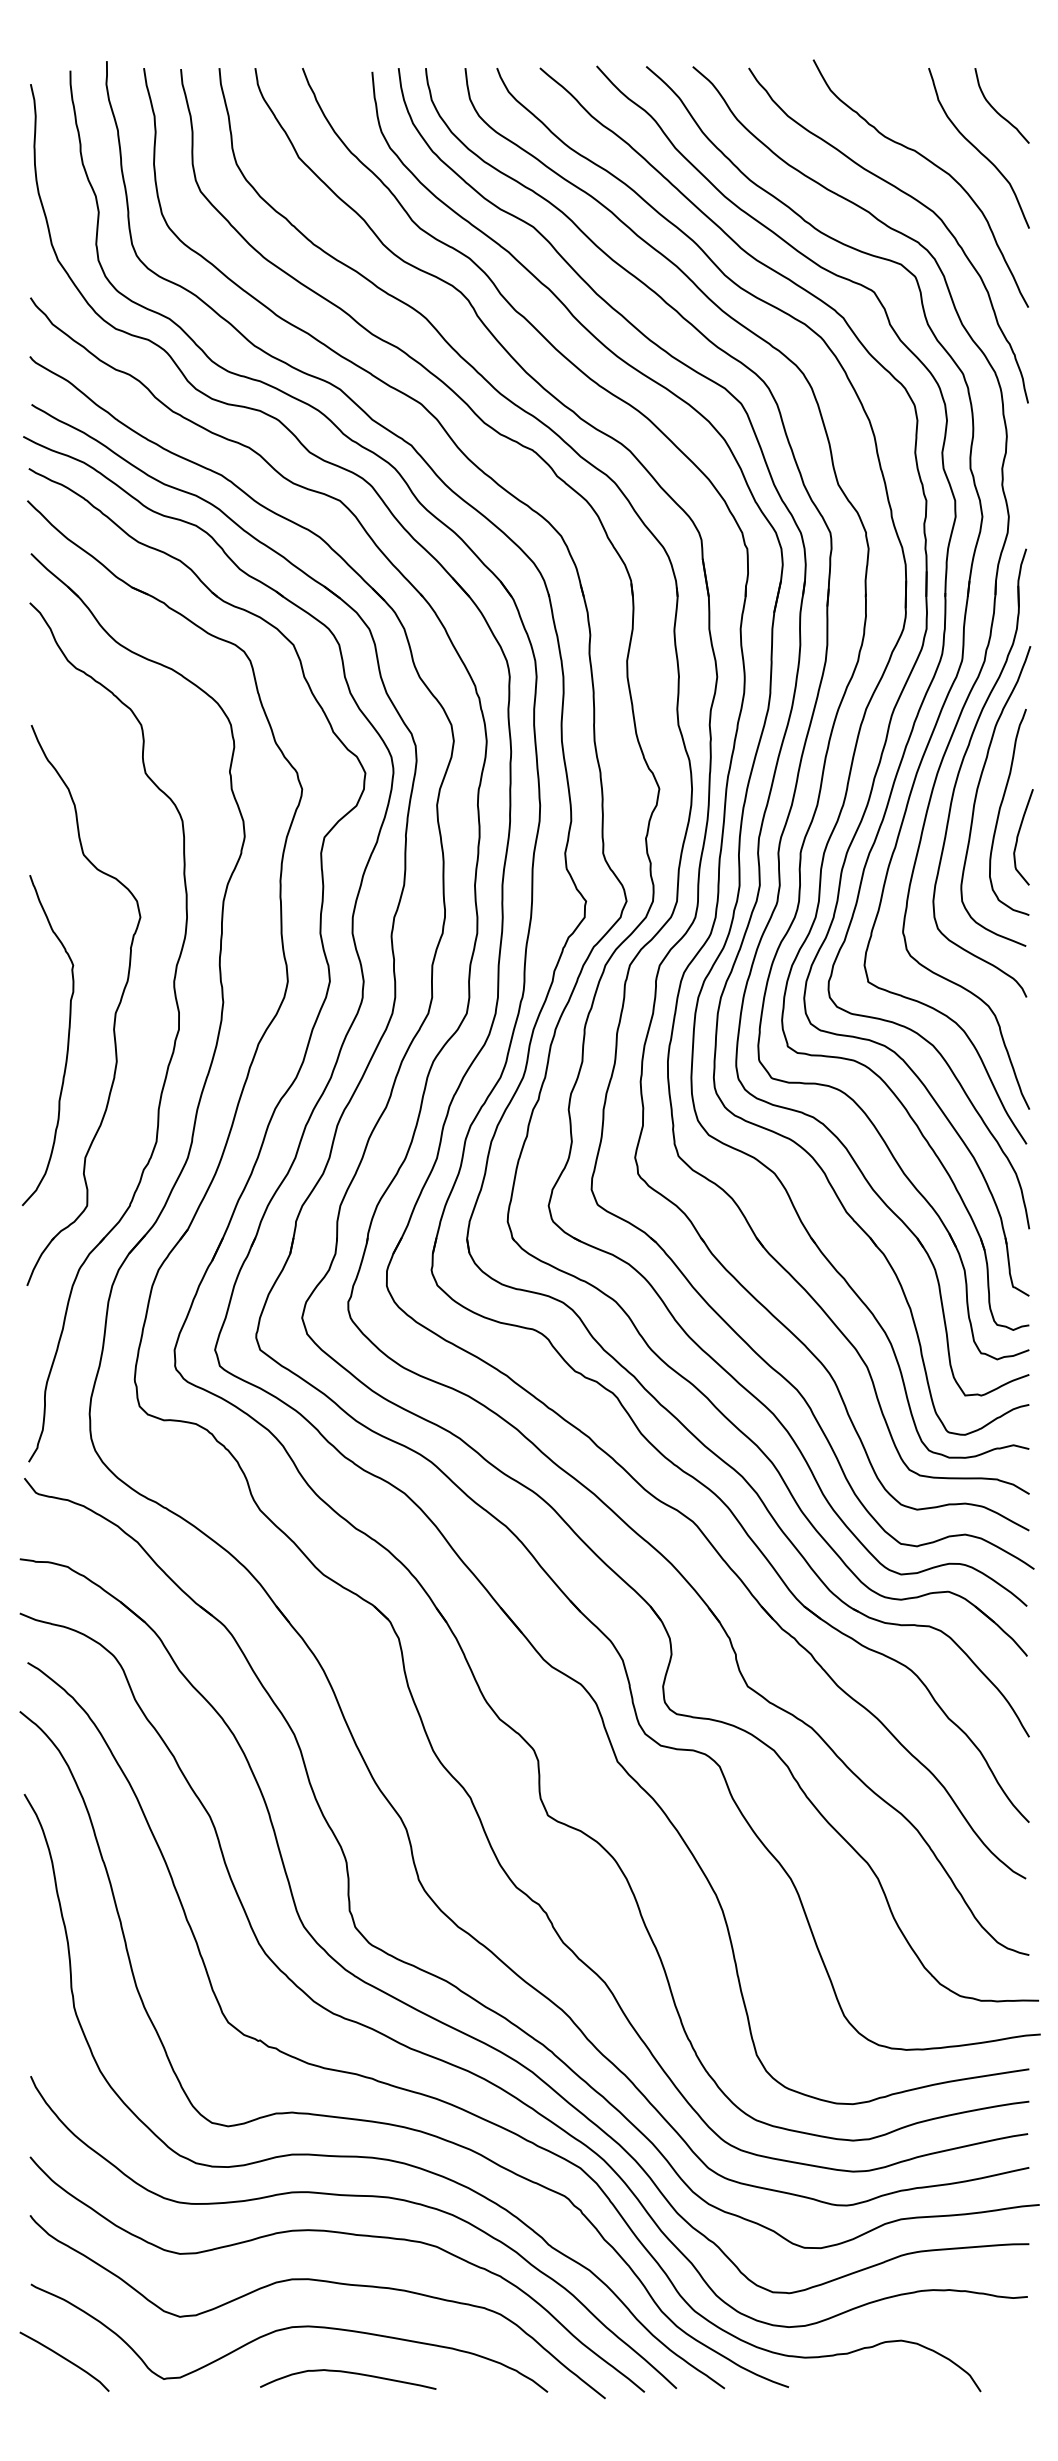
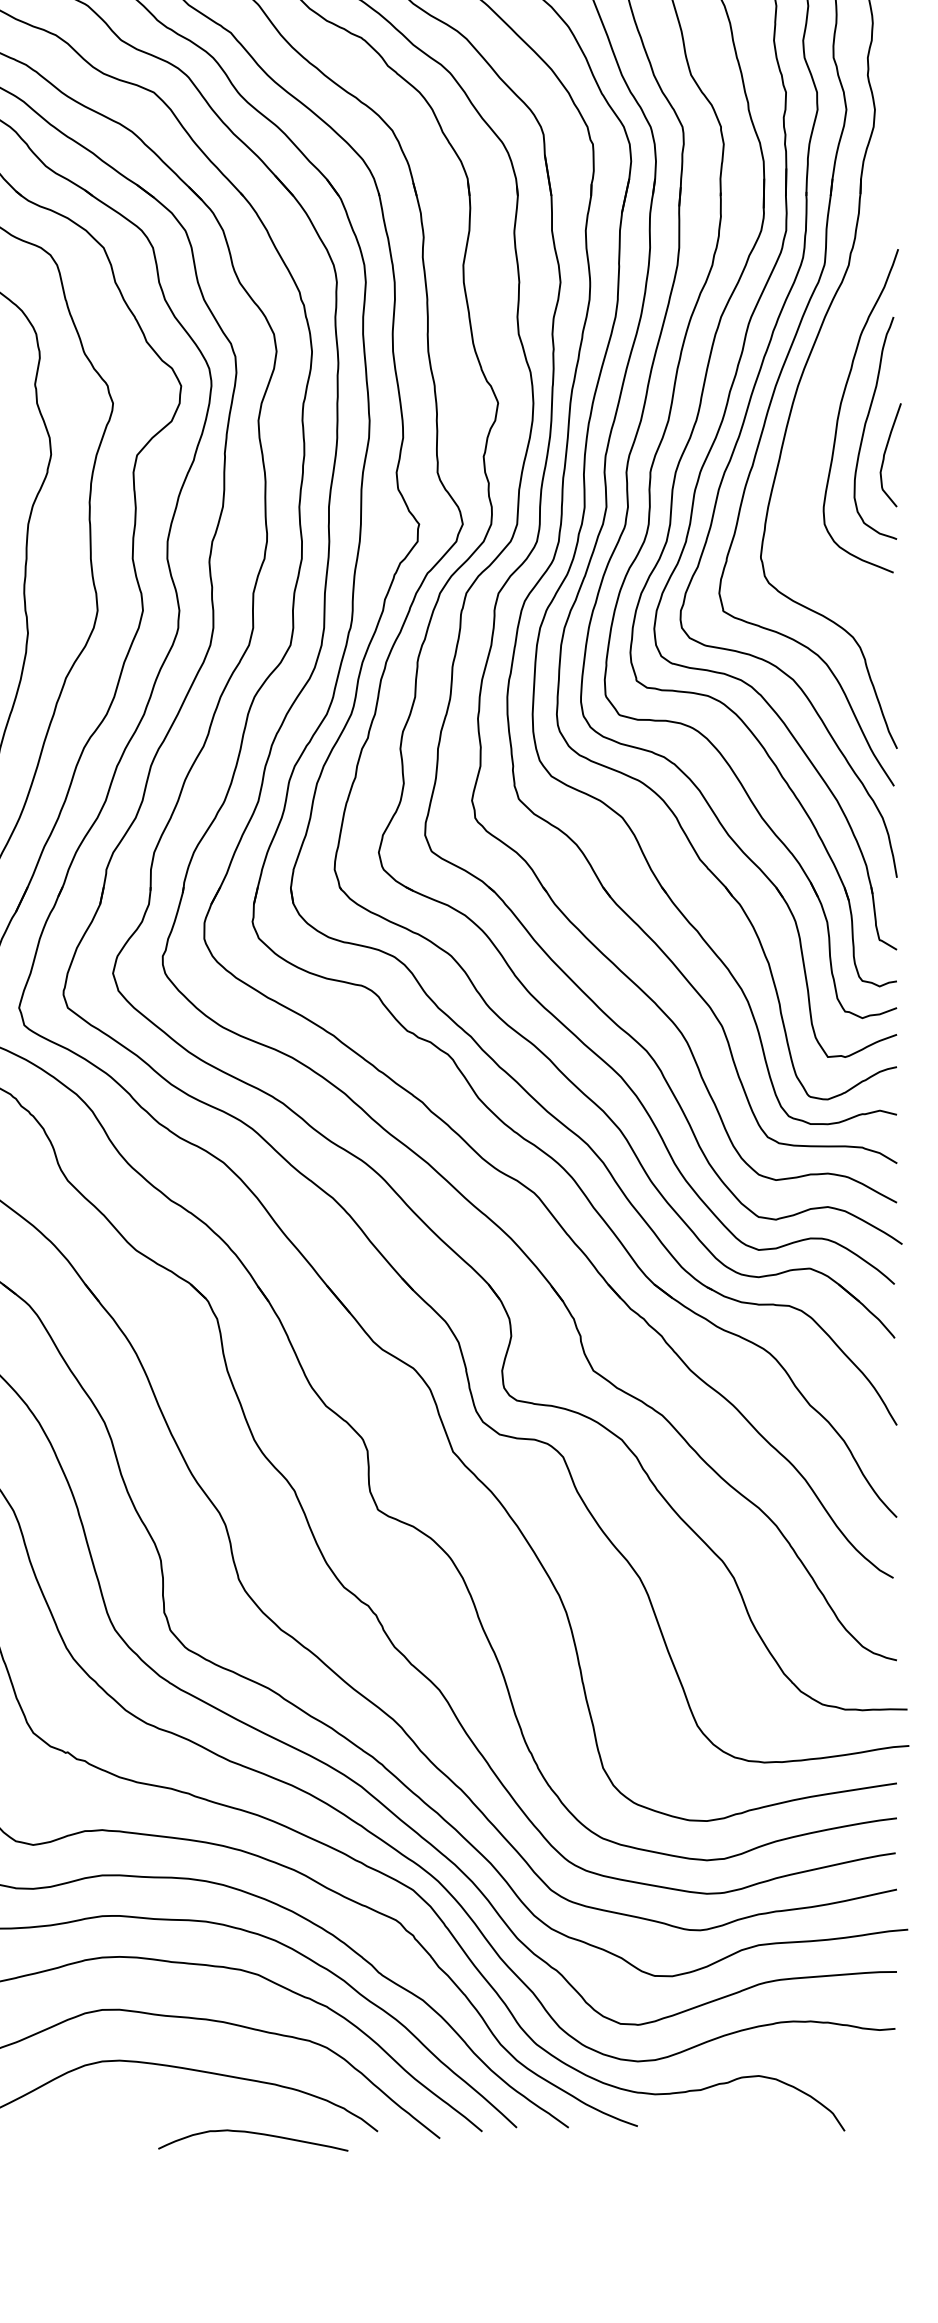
part: (962, 765) -> (824, 377), removed
curve: (348, 2373) -> (253, 2134), moved

